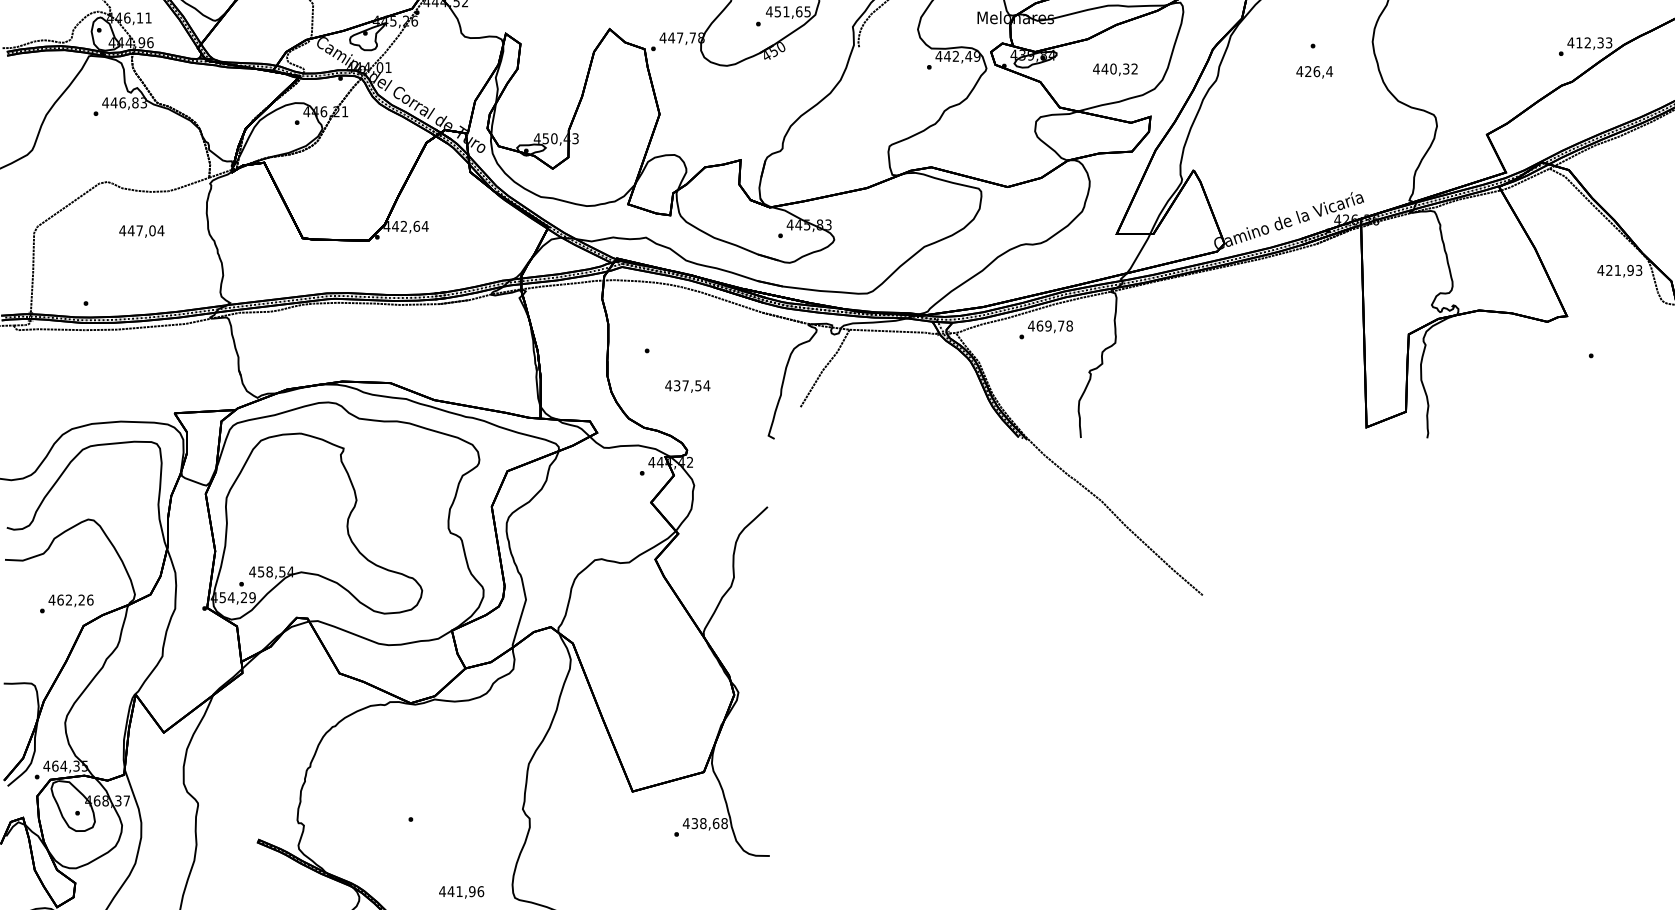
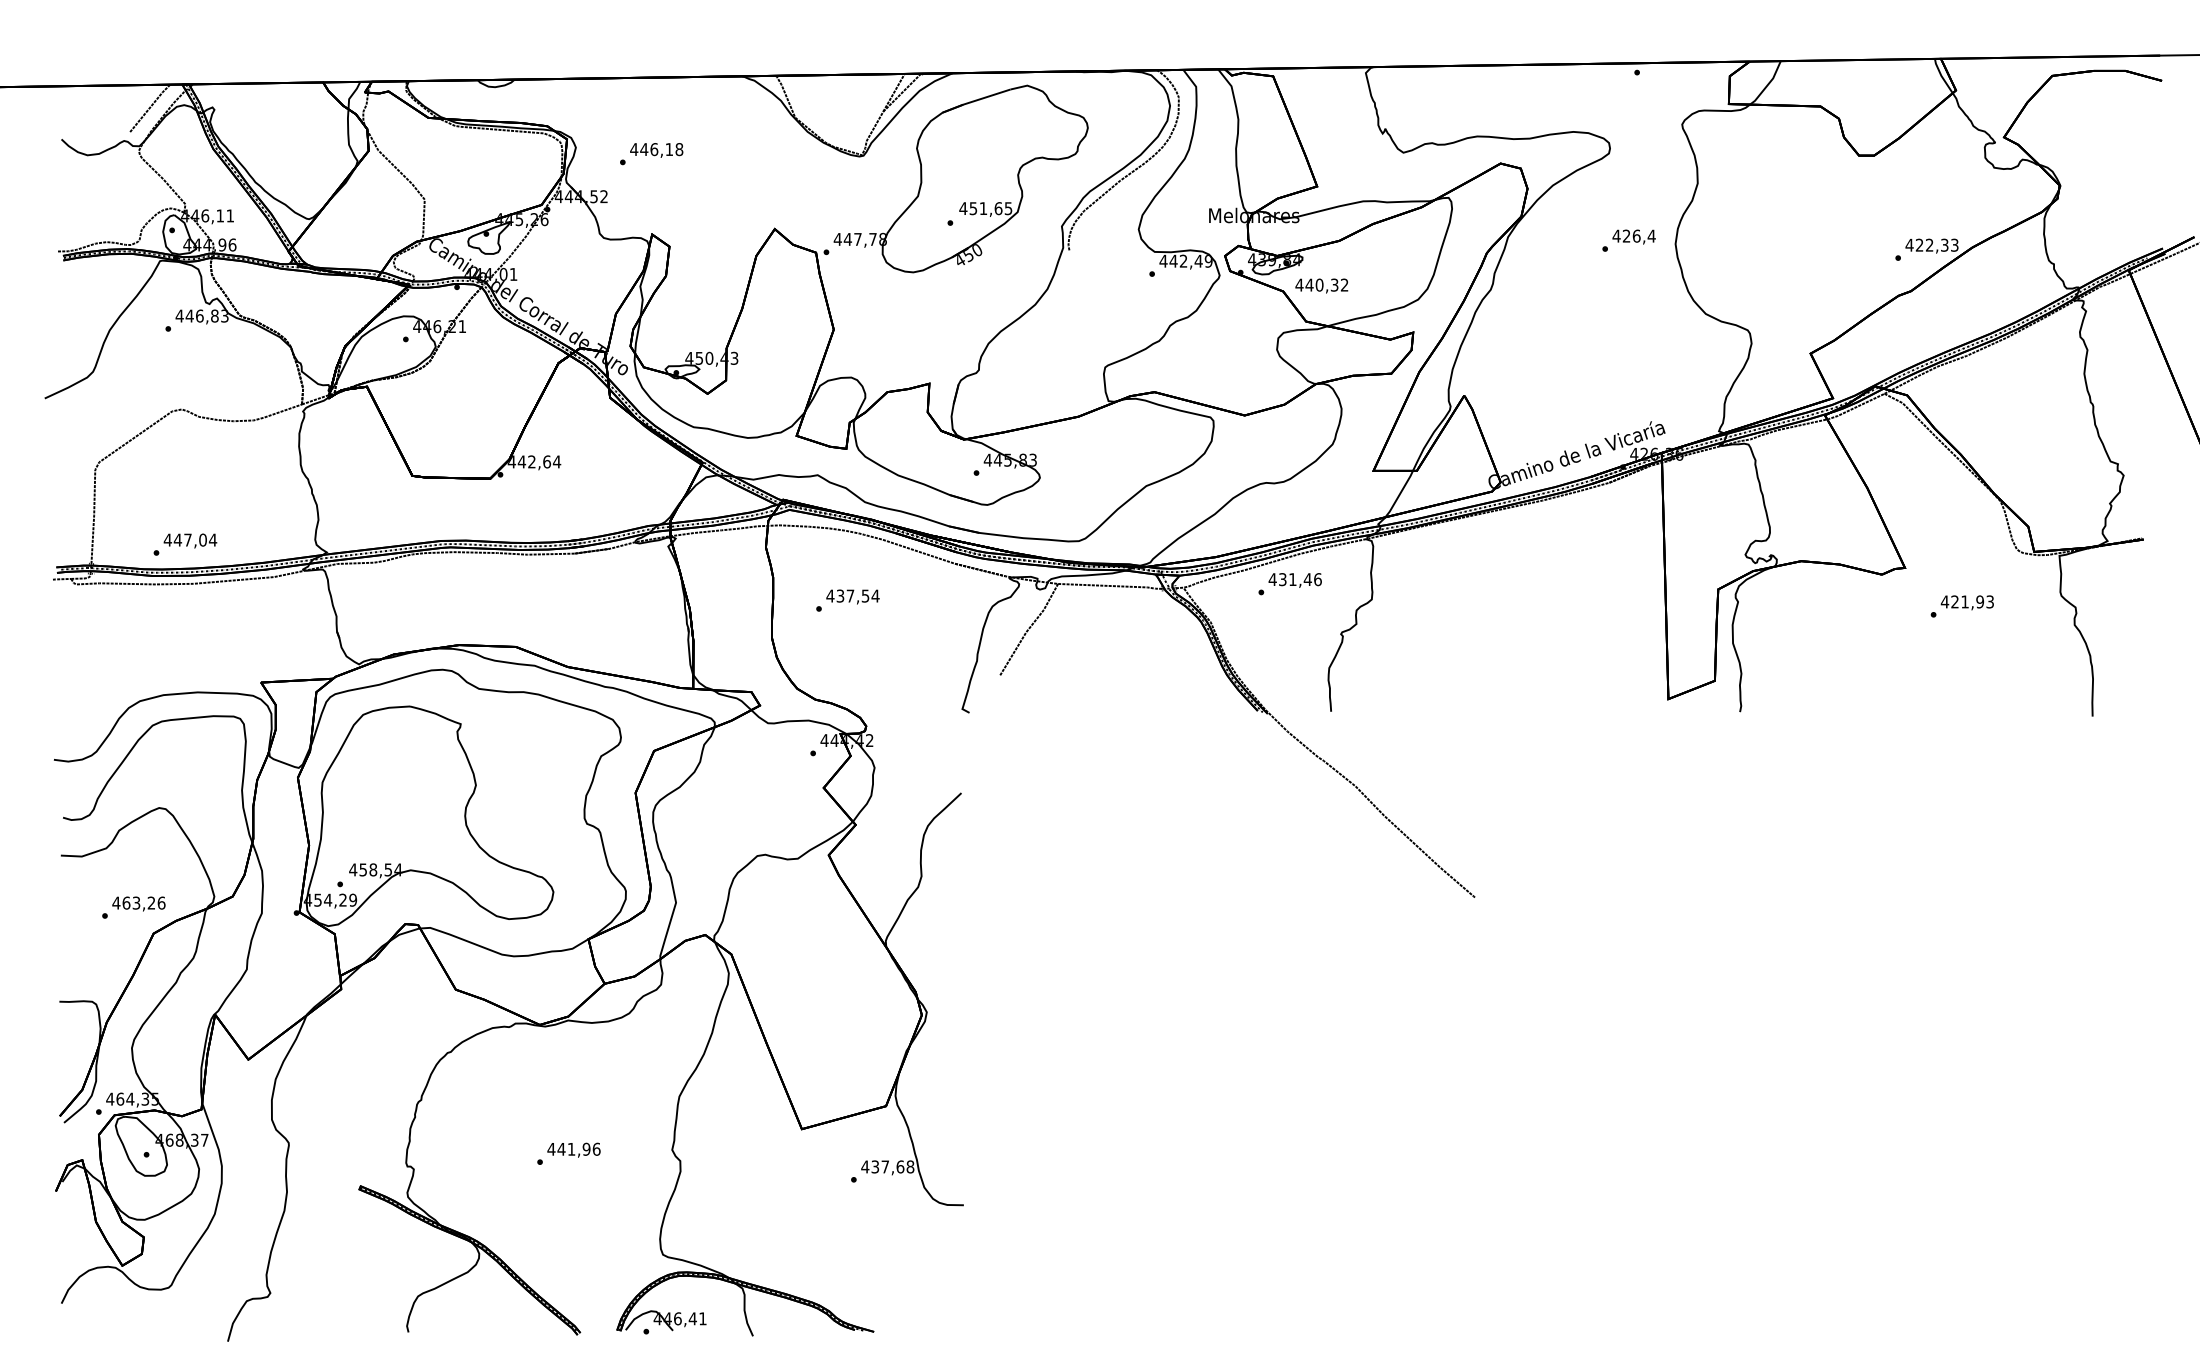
text: (1579, 42) -> (1919, 244), 412,33 -> 422,33
text: (1115, 69) -> (1321, 285), moved
text: (1314, 71) -> (1633, 236), moved
text: (141, 231) -> (190, 540), moved
text: (1619, 270) -> (1966, 602), moved
text: (1054, 325) -> (1300, 579), 469,78 -> 431,46
text: (687, 386) -> (852, 596), moved
text: (69, 600) -> (136, 903), 462,26 -> 463,26
text: (703, 823) -> (885, 1166), 438,68 -> 437,68
text: (461, 891) -> (573, 1149), moved

